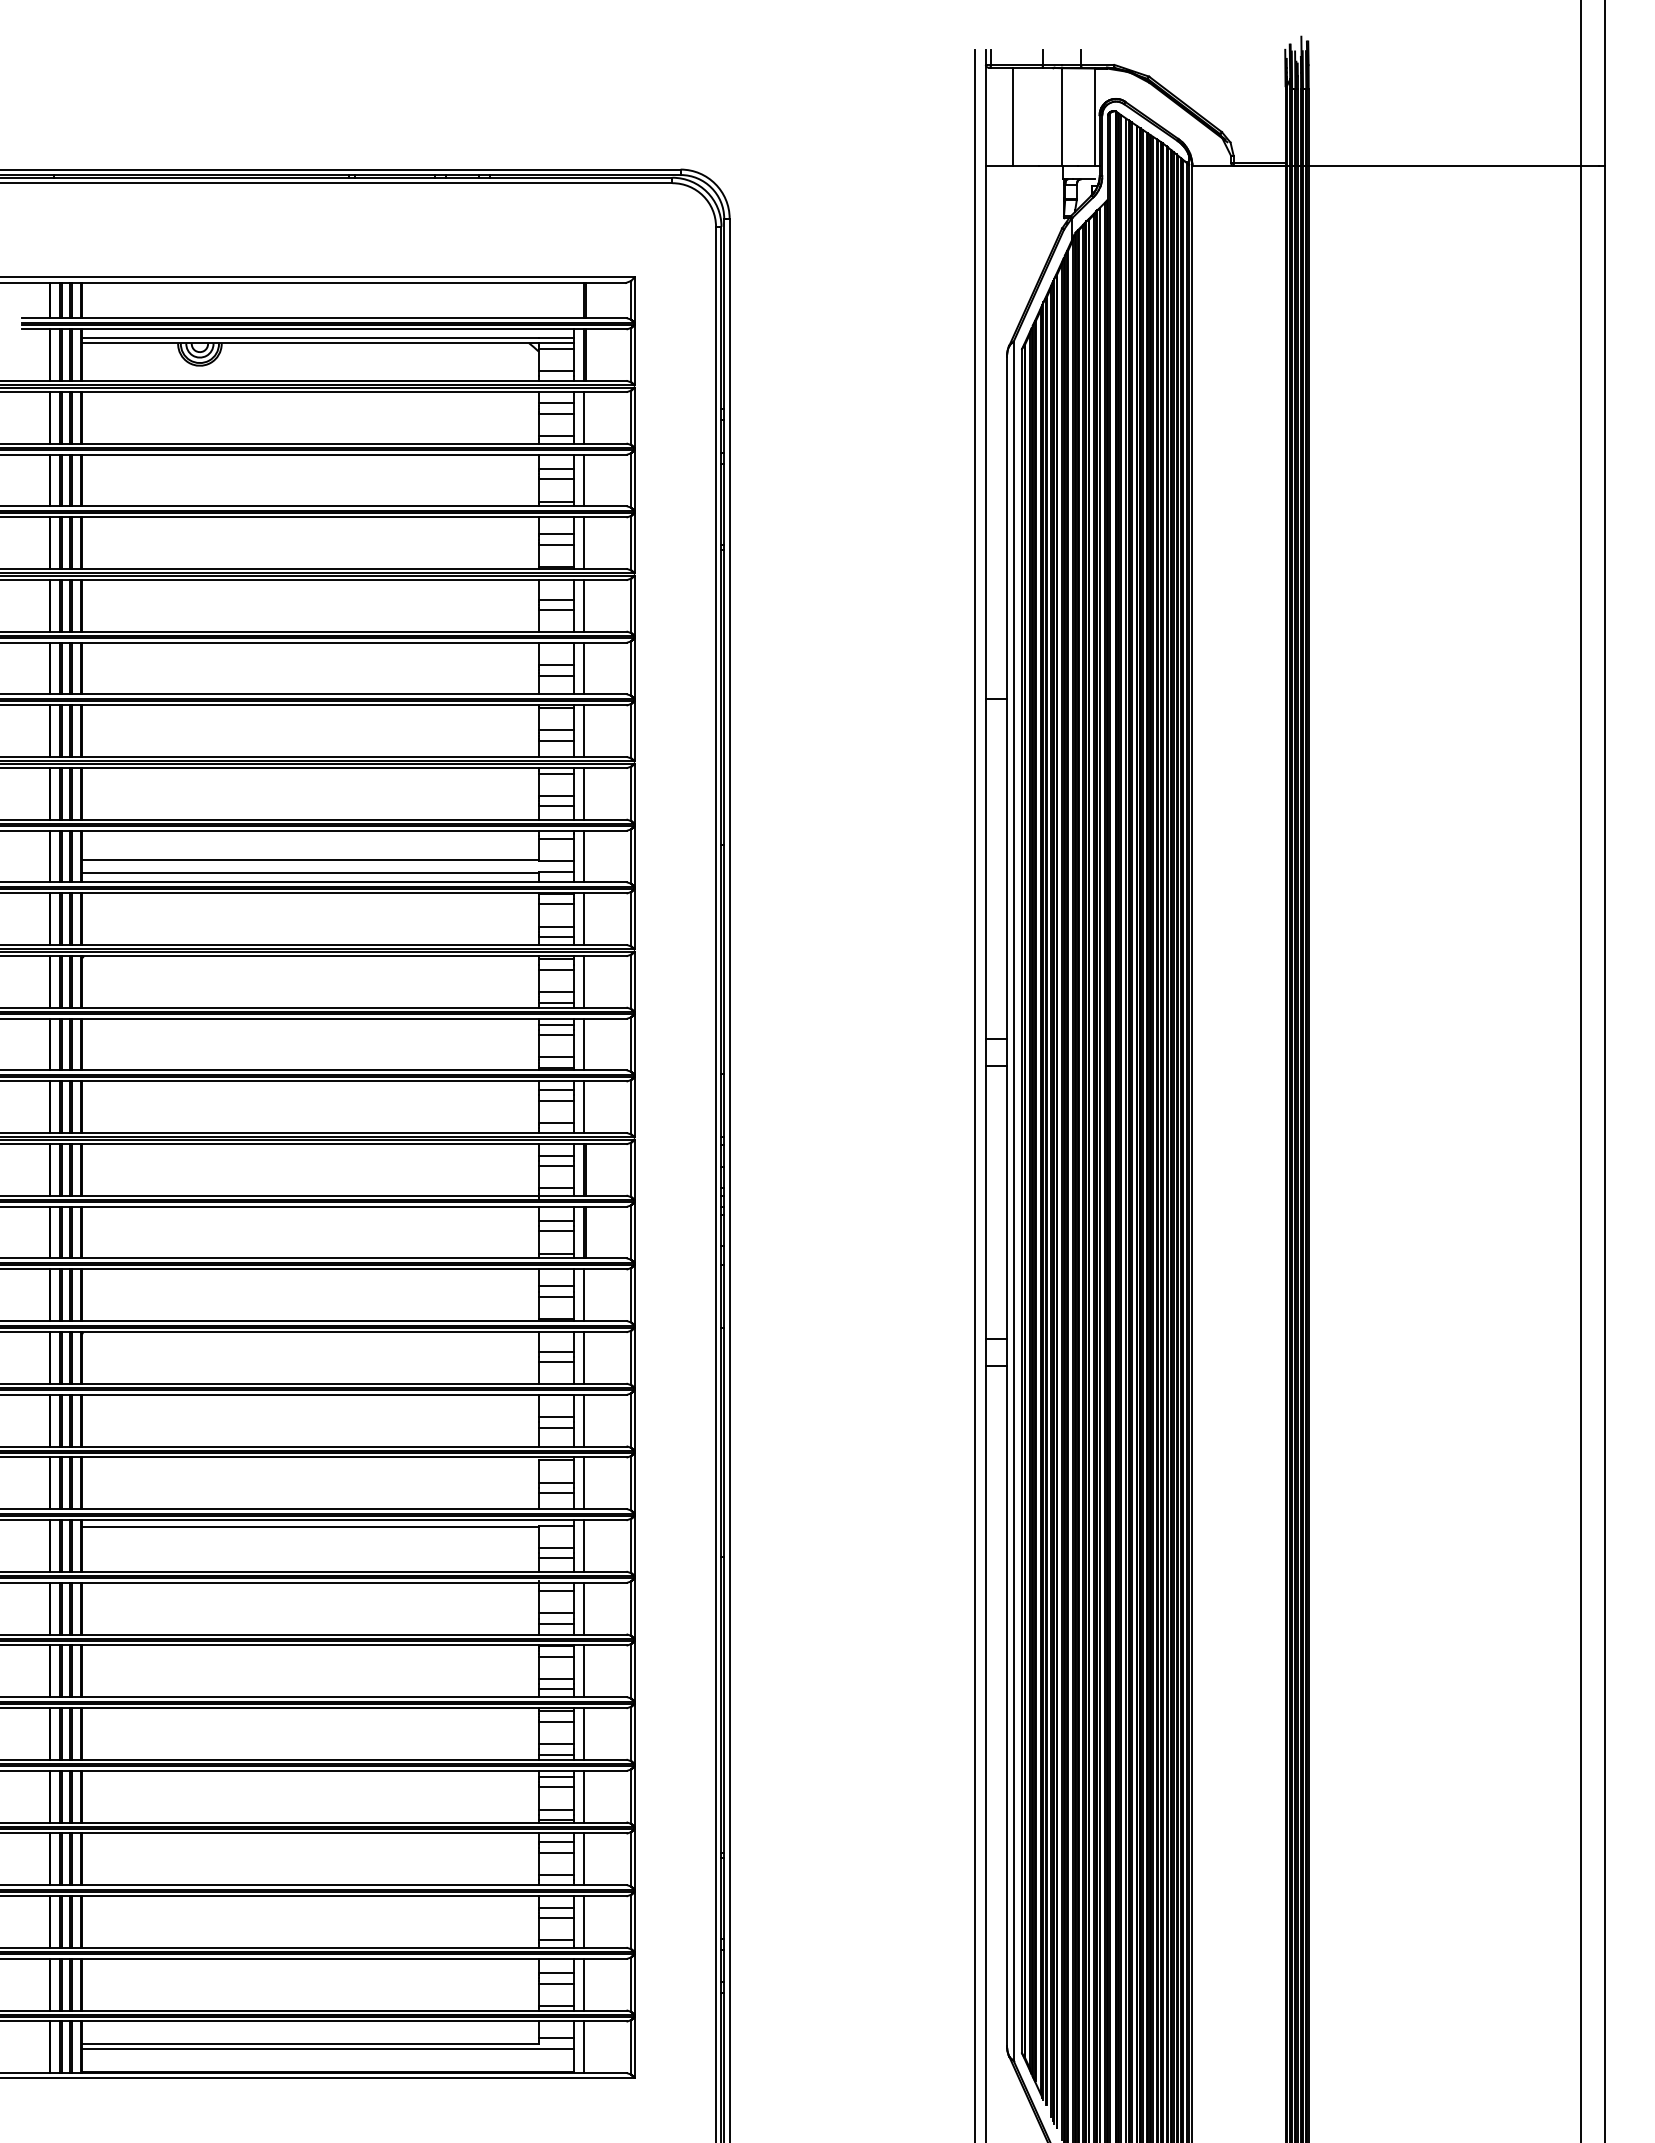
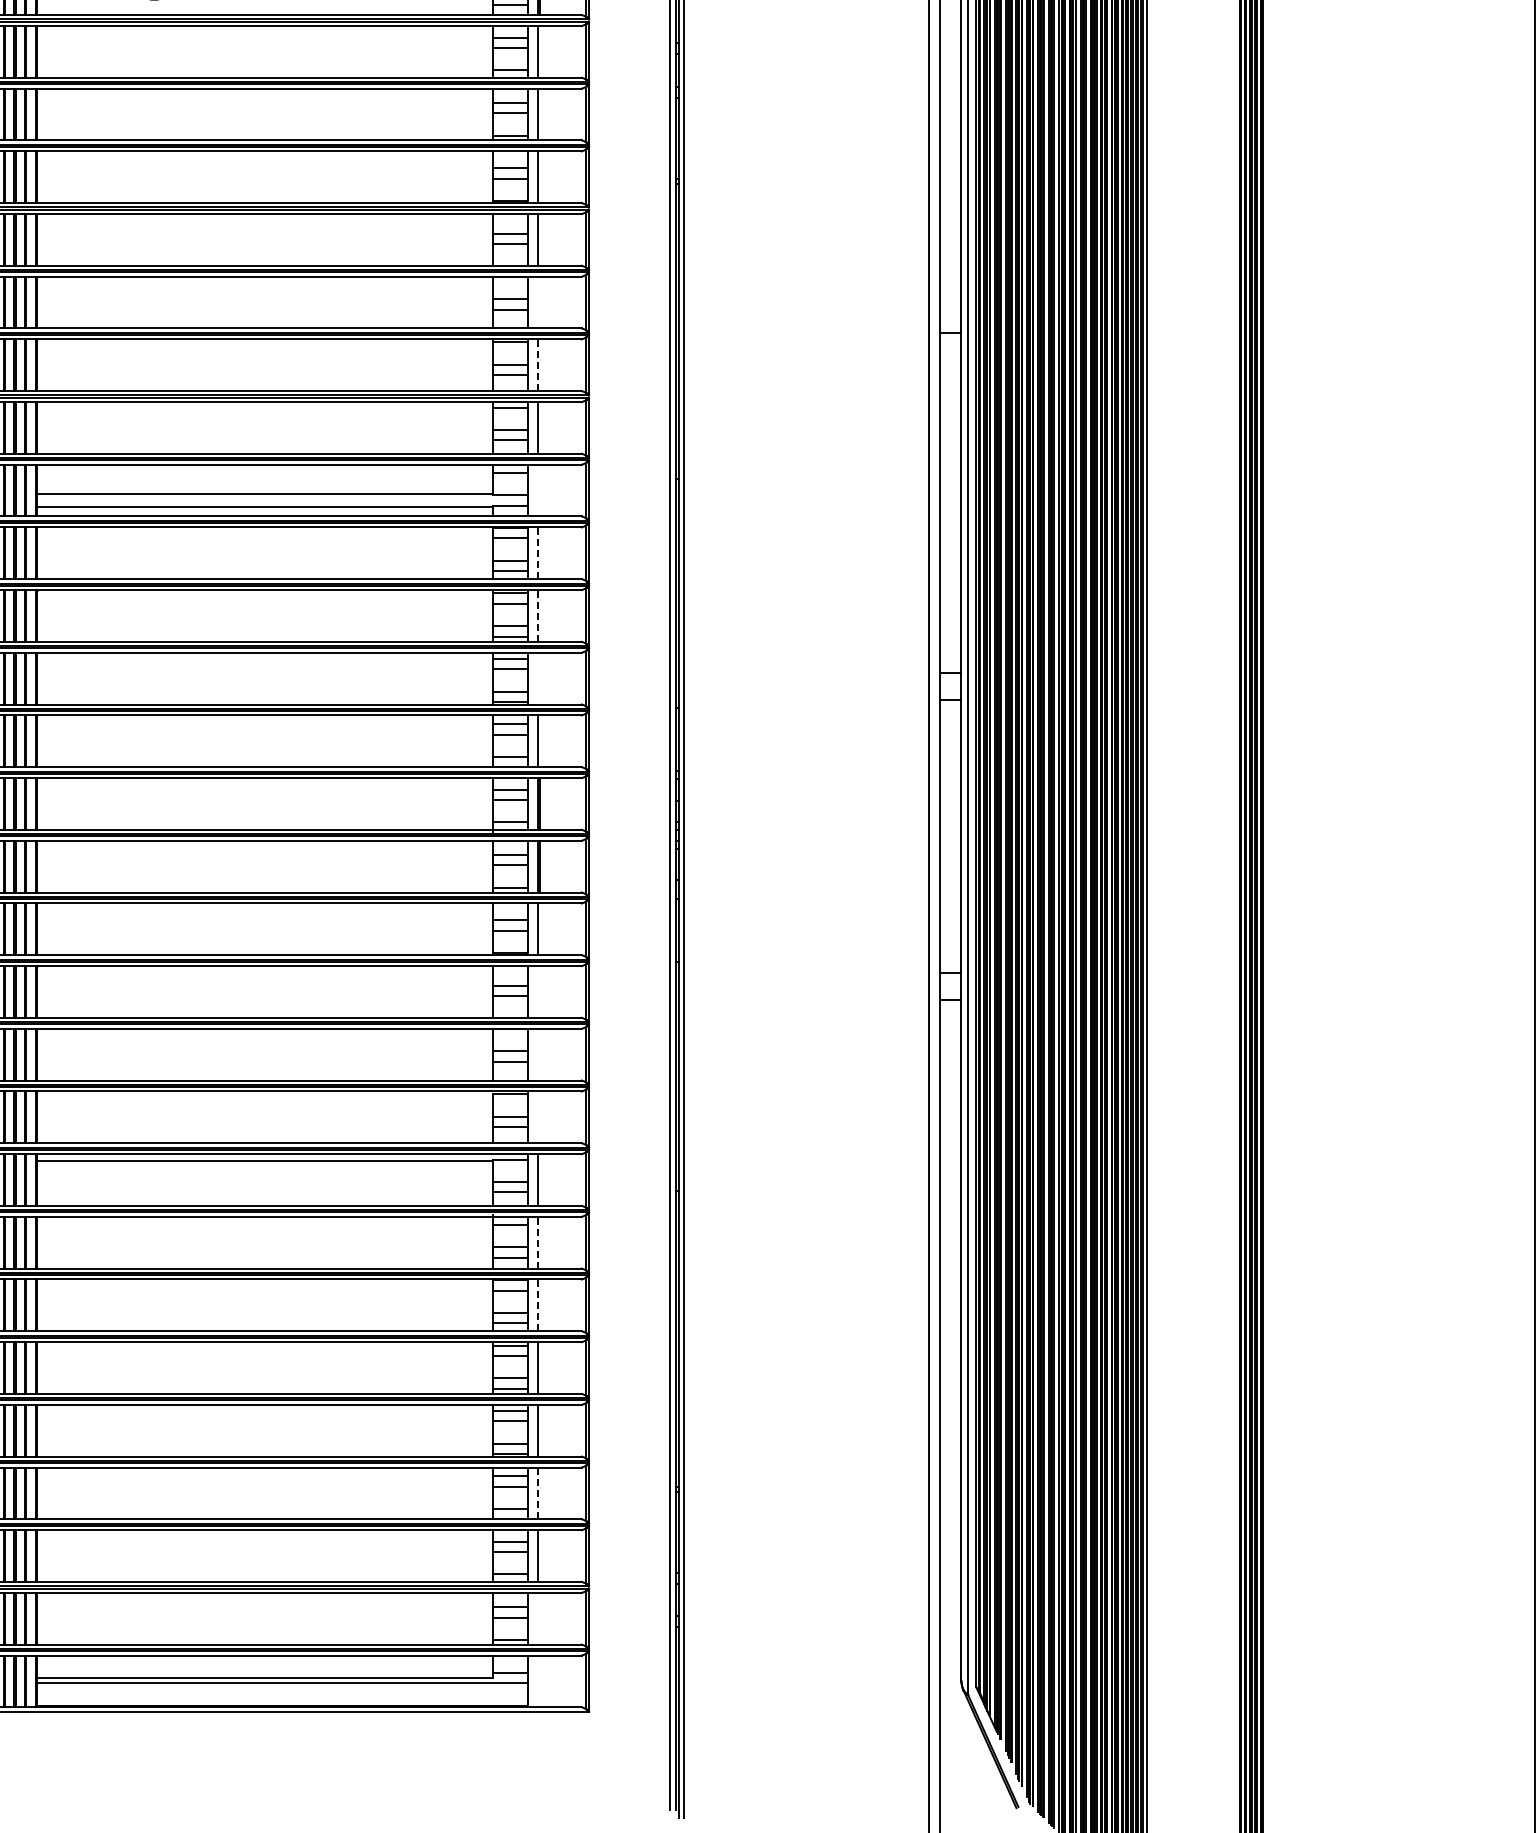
line: (583, 668) -> (537, 302), removed
line: (583, 731) -> (537, 365), solid -> dashed
line: (583, 856) -> (537, 490), removed
line: (583, 919) -> (537, 553), solid -> dashed
line: (583, 981) -> (537, 615), solid -> dashed
line: (583, 1044) -> (537, 678), removed
line: (583, 1357) -> (537, 991), removed
line: (583, 1420) -> (537, 1054), removed
line: (583, 1483) -> (537, 1117), removed
line: (583, 1608) -> (537, 1242), solid -> dashed
line: (583, 1671) -> (537, 1305), solid -> dashed
line: (583, 1859) -> (537, 1493), solid -> dashed
line: (583, 1984) -> (537, 1618), removed
line: (583, 2047) -> (537, 1681), removed

